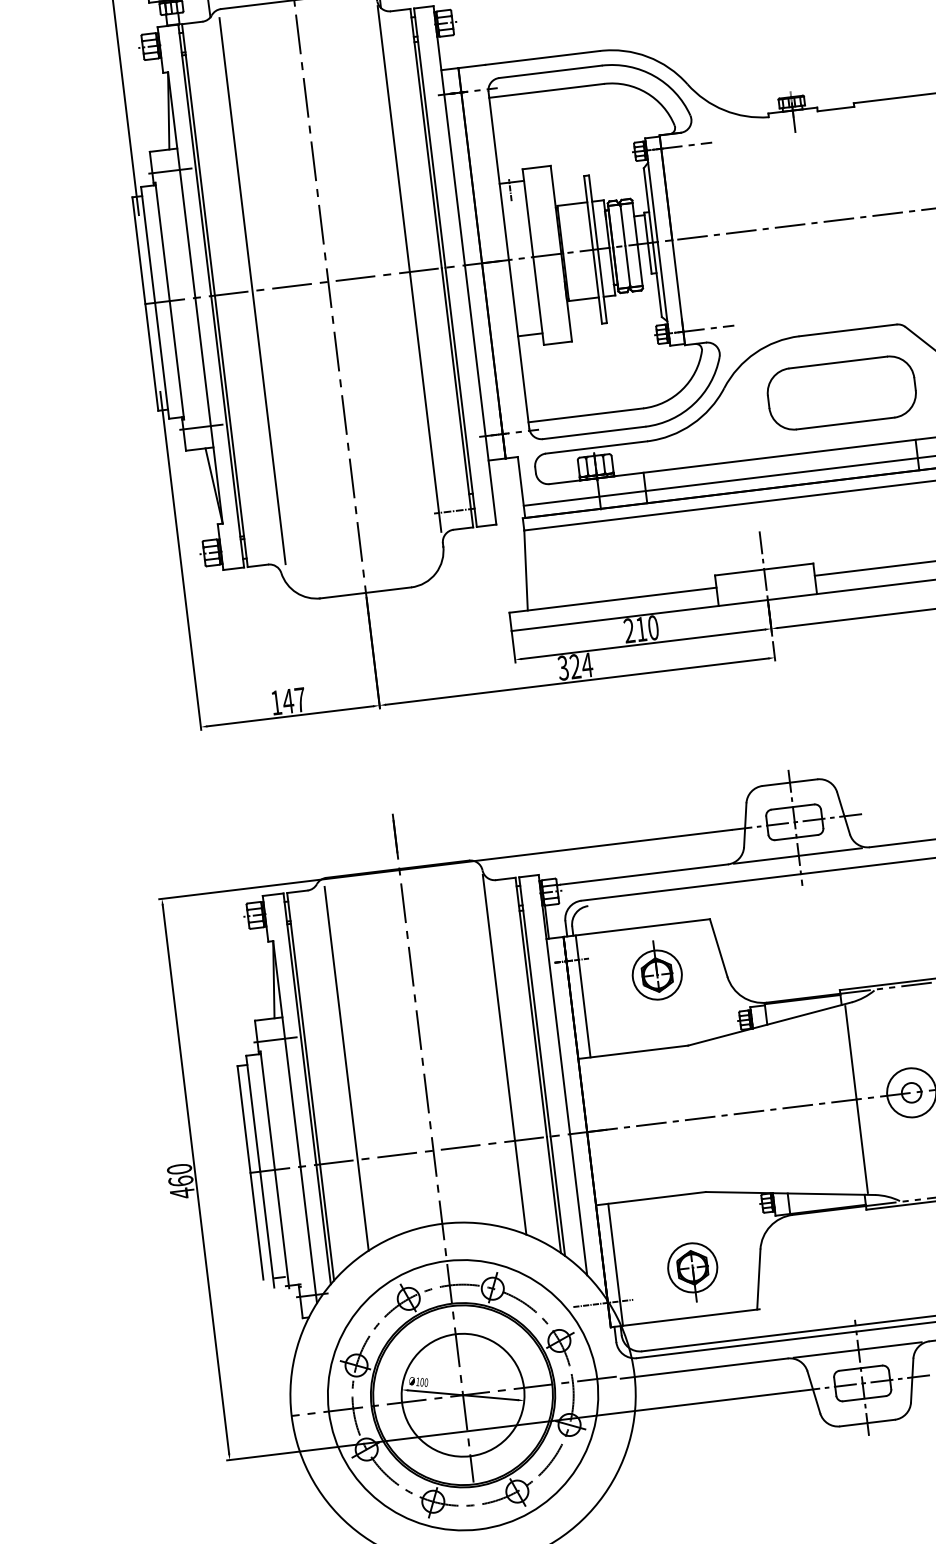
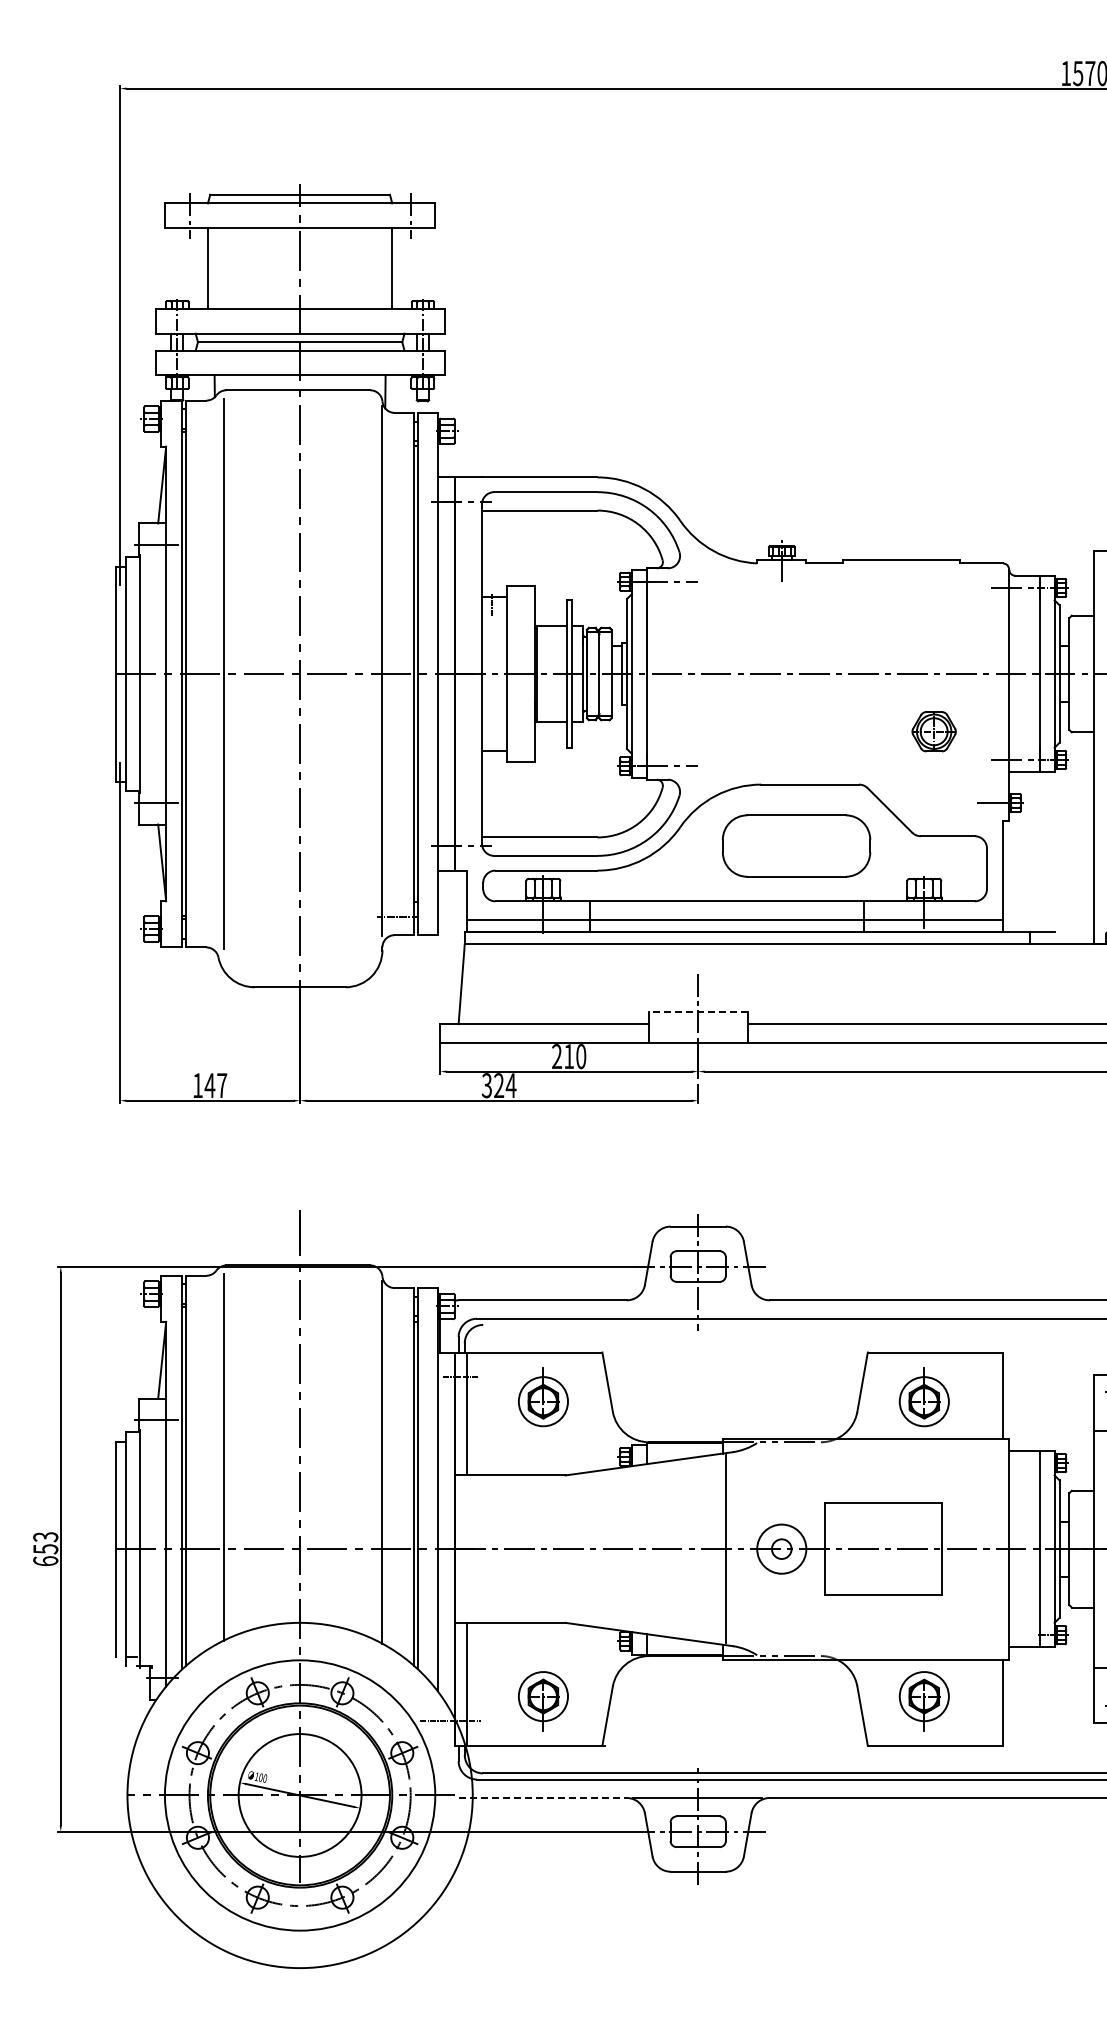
line: (764, 569) -> (698, 1011), solid -> dashed
line: (797, 856) -> (696, 1300), removed
text: (180, 1181) -> (45, 1549), 460 -> 653
line: (704, 1368) -> (543, 1797), solid -> dashed

